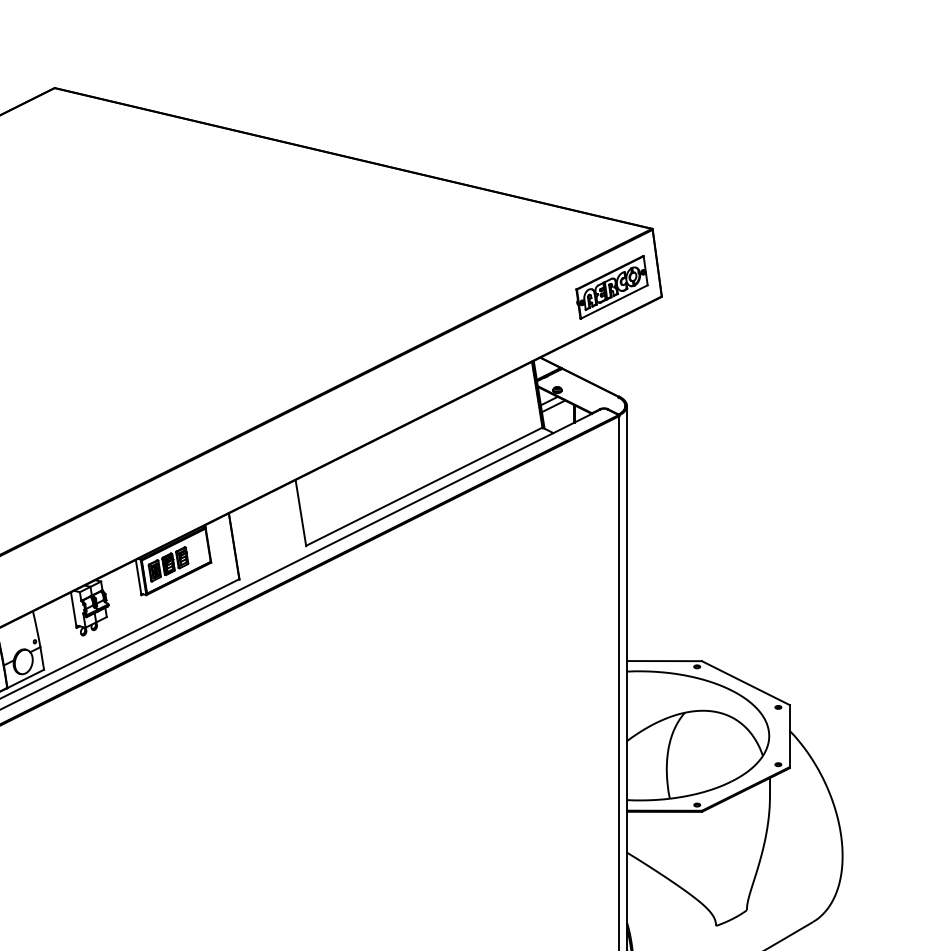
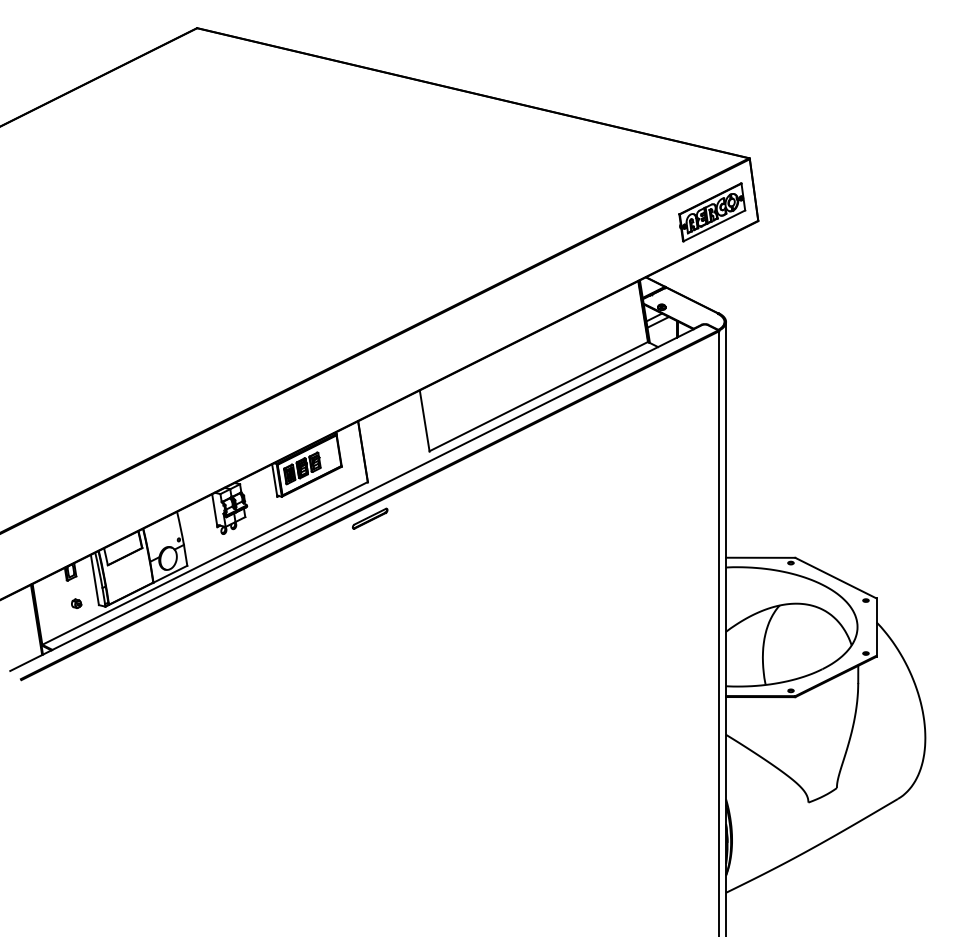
part: (242, 618) -> (370, 518), added

